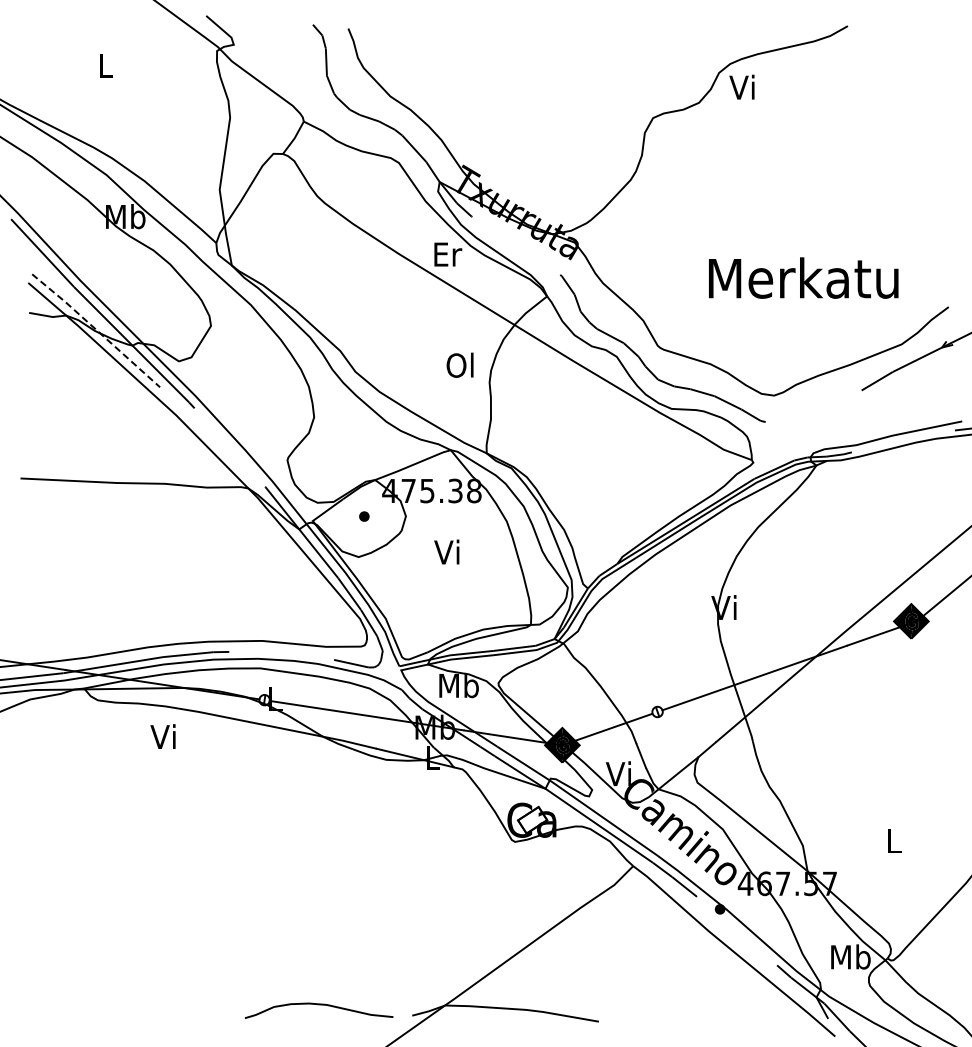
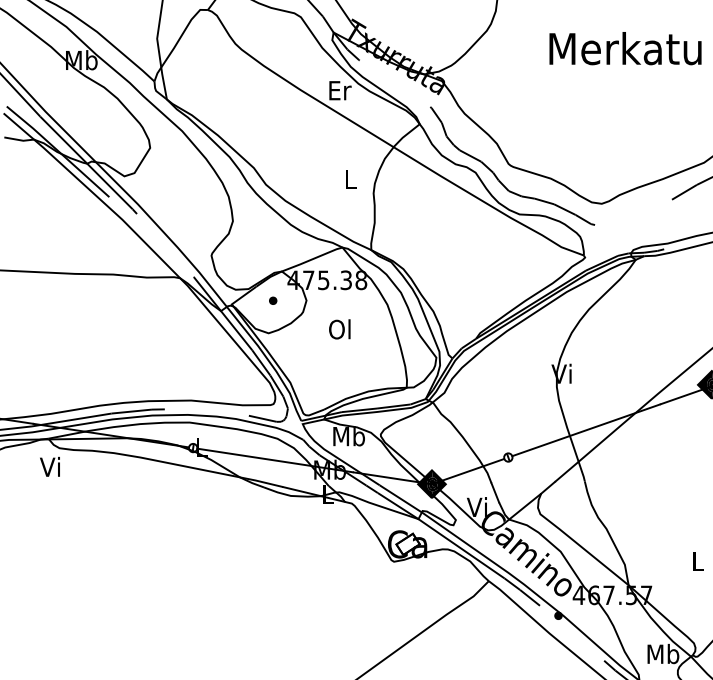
text: (803, 277) -> (625, 48), moved
line: (96, 329) -> (58, 150), dashed -> solid
text: (459, 364) -> (349, 178), Ol -> L
text: (447, 551) -> (339, 328), Vi -> Ol
text: (162, 736) -> (49, 466), moved

